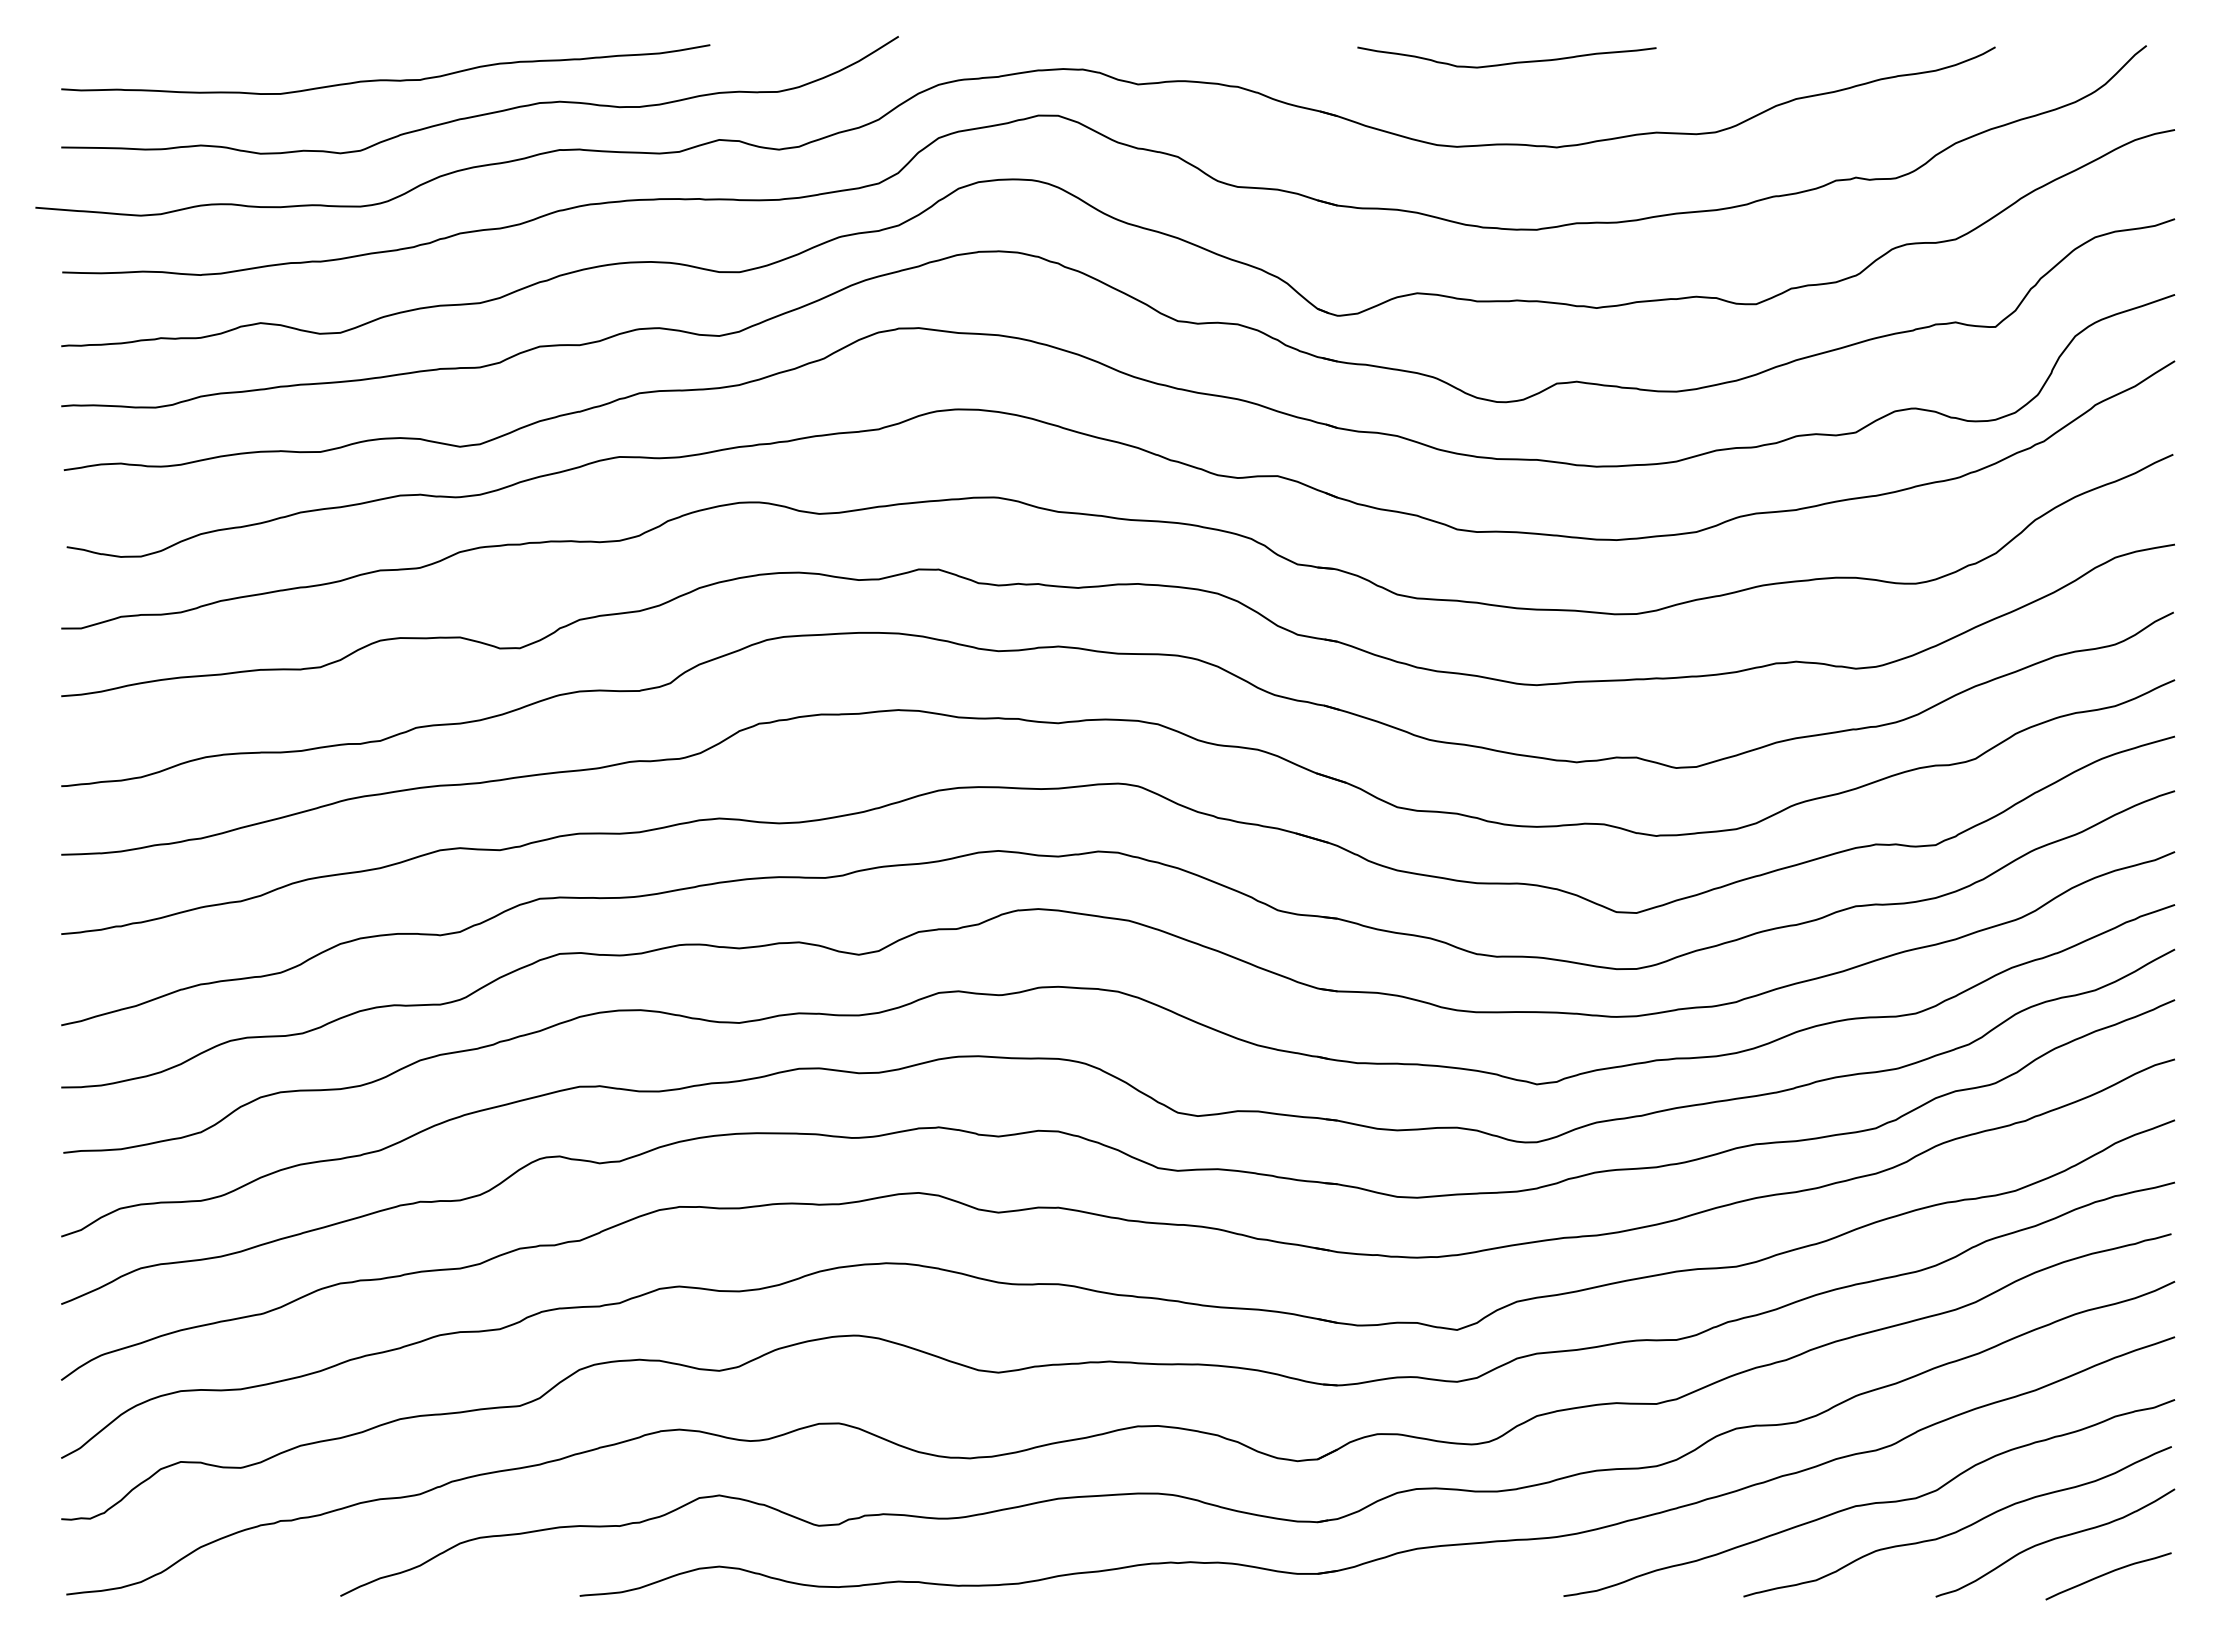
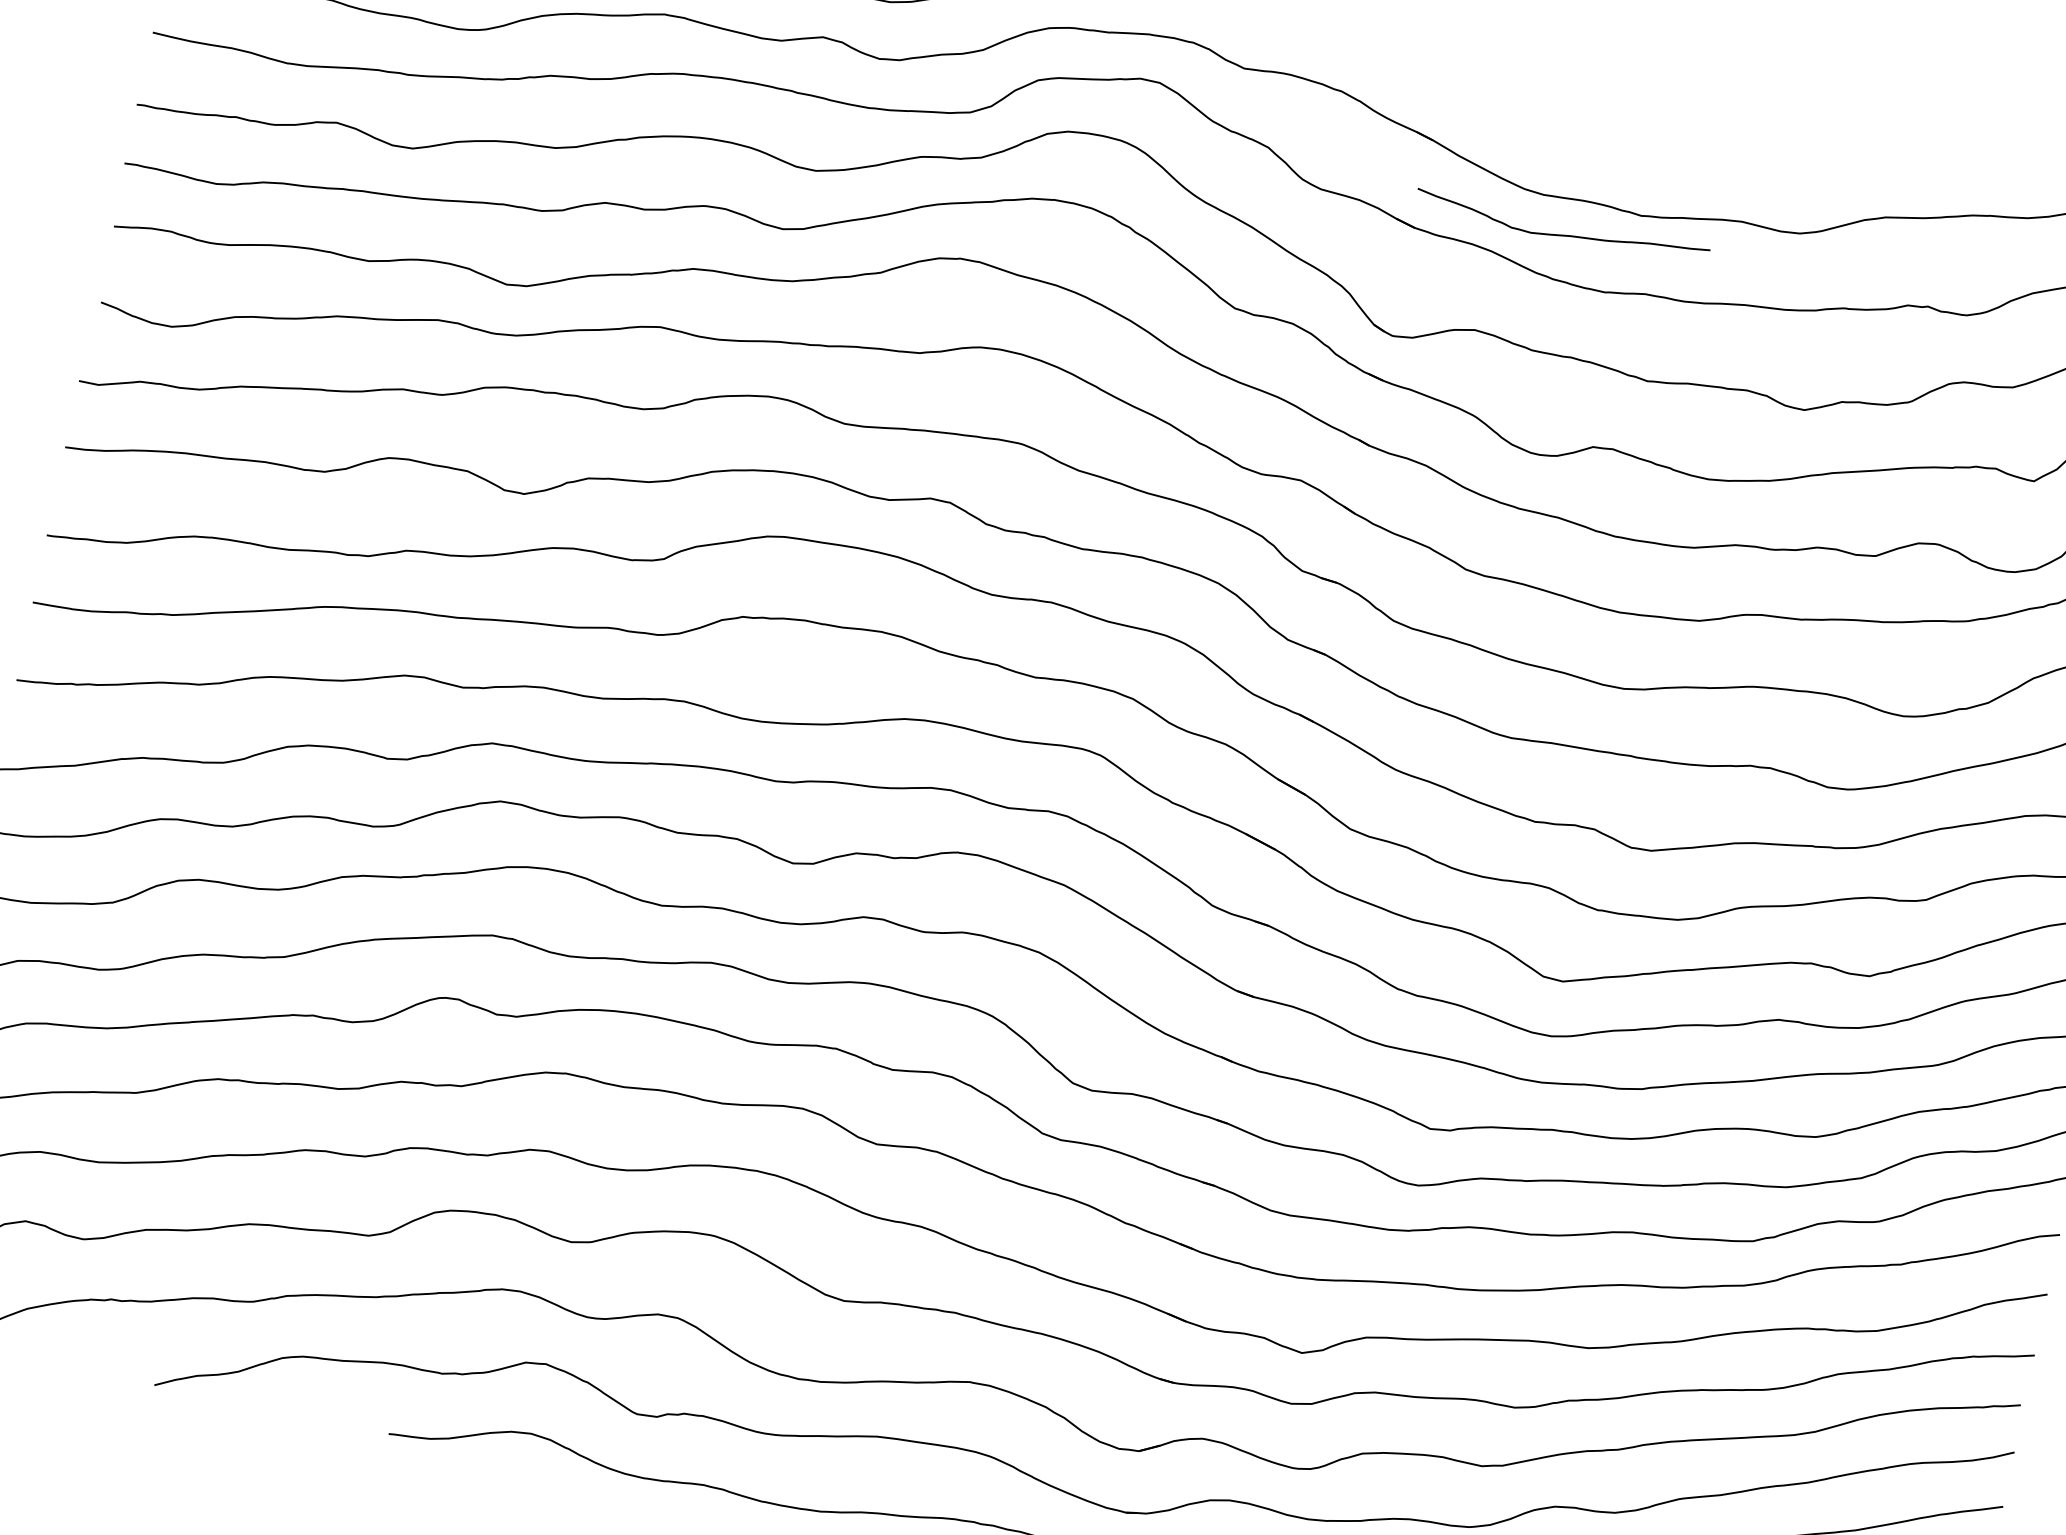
curve: (1509, 62) -> (1563, 234), moved

